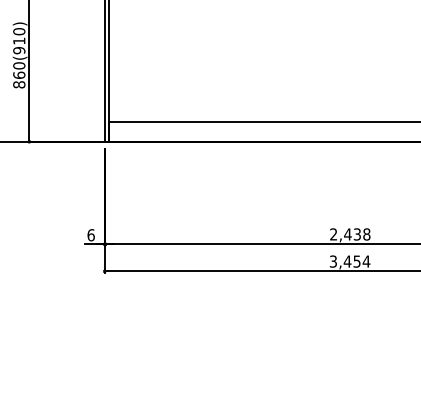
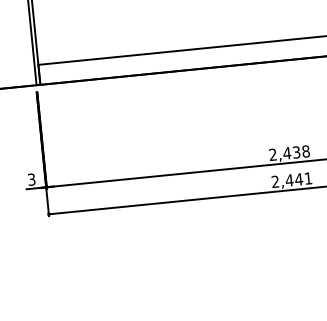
text: (90, 235) -> (31, 179), 6 -> 3
text: (350, 261) -> (292, 180), 3,454 -> 2,441

